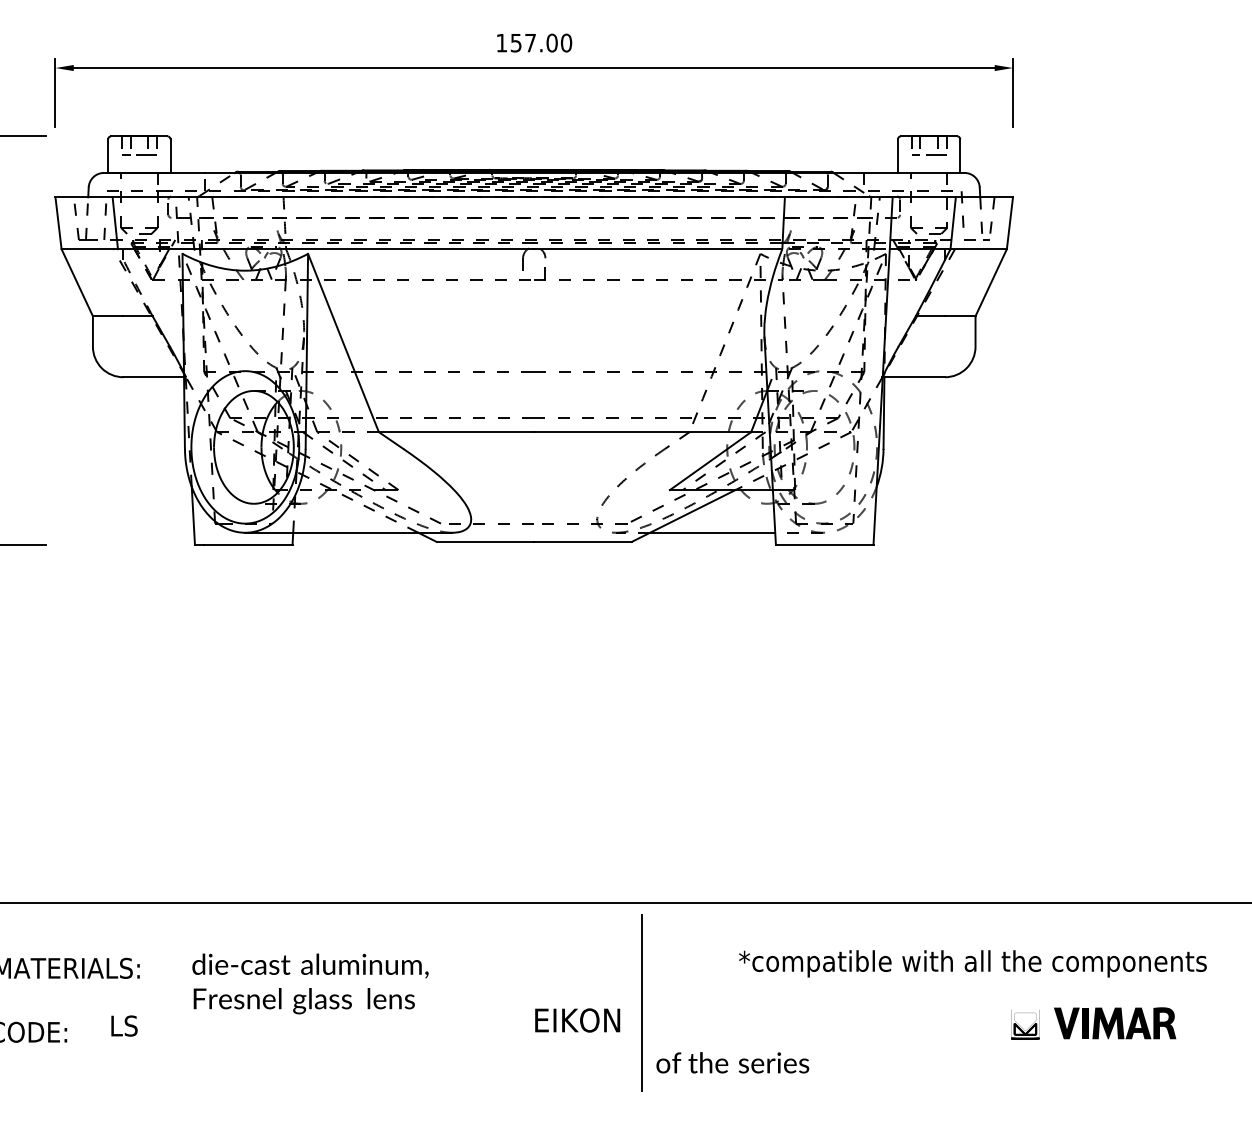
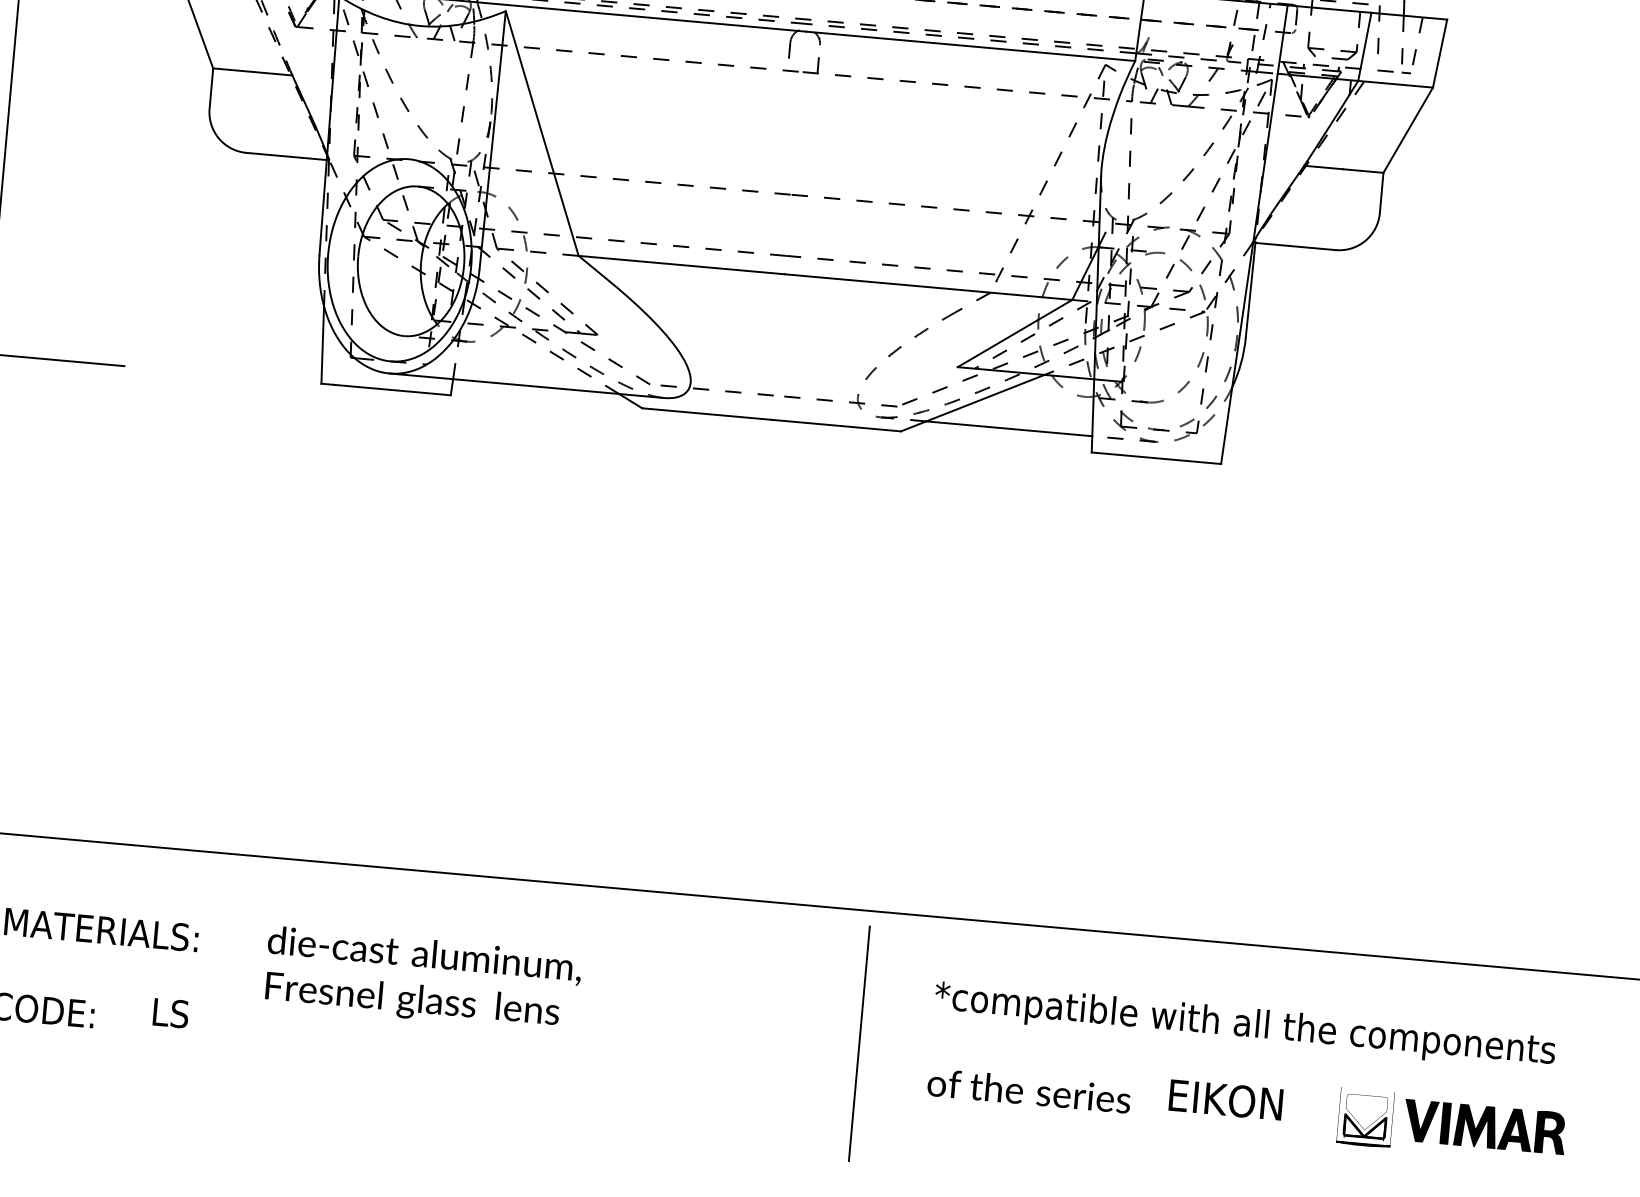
text: (972, 963) -> (1244, 1025), moved
text: (577, 1020) -> (1225, 1099), moved
part: (1025, 1024) -> (1365, 1117), size x1.43
text: (732, 1062) -> (1028, 1090), moved

